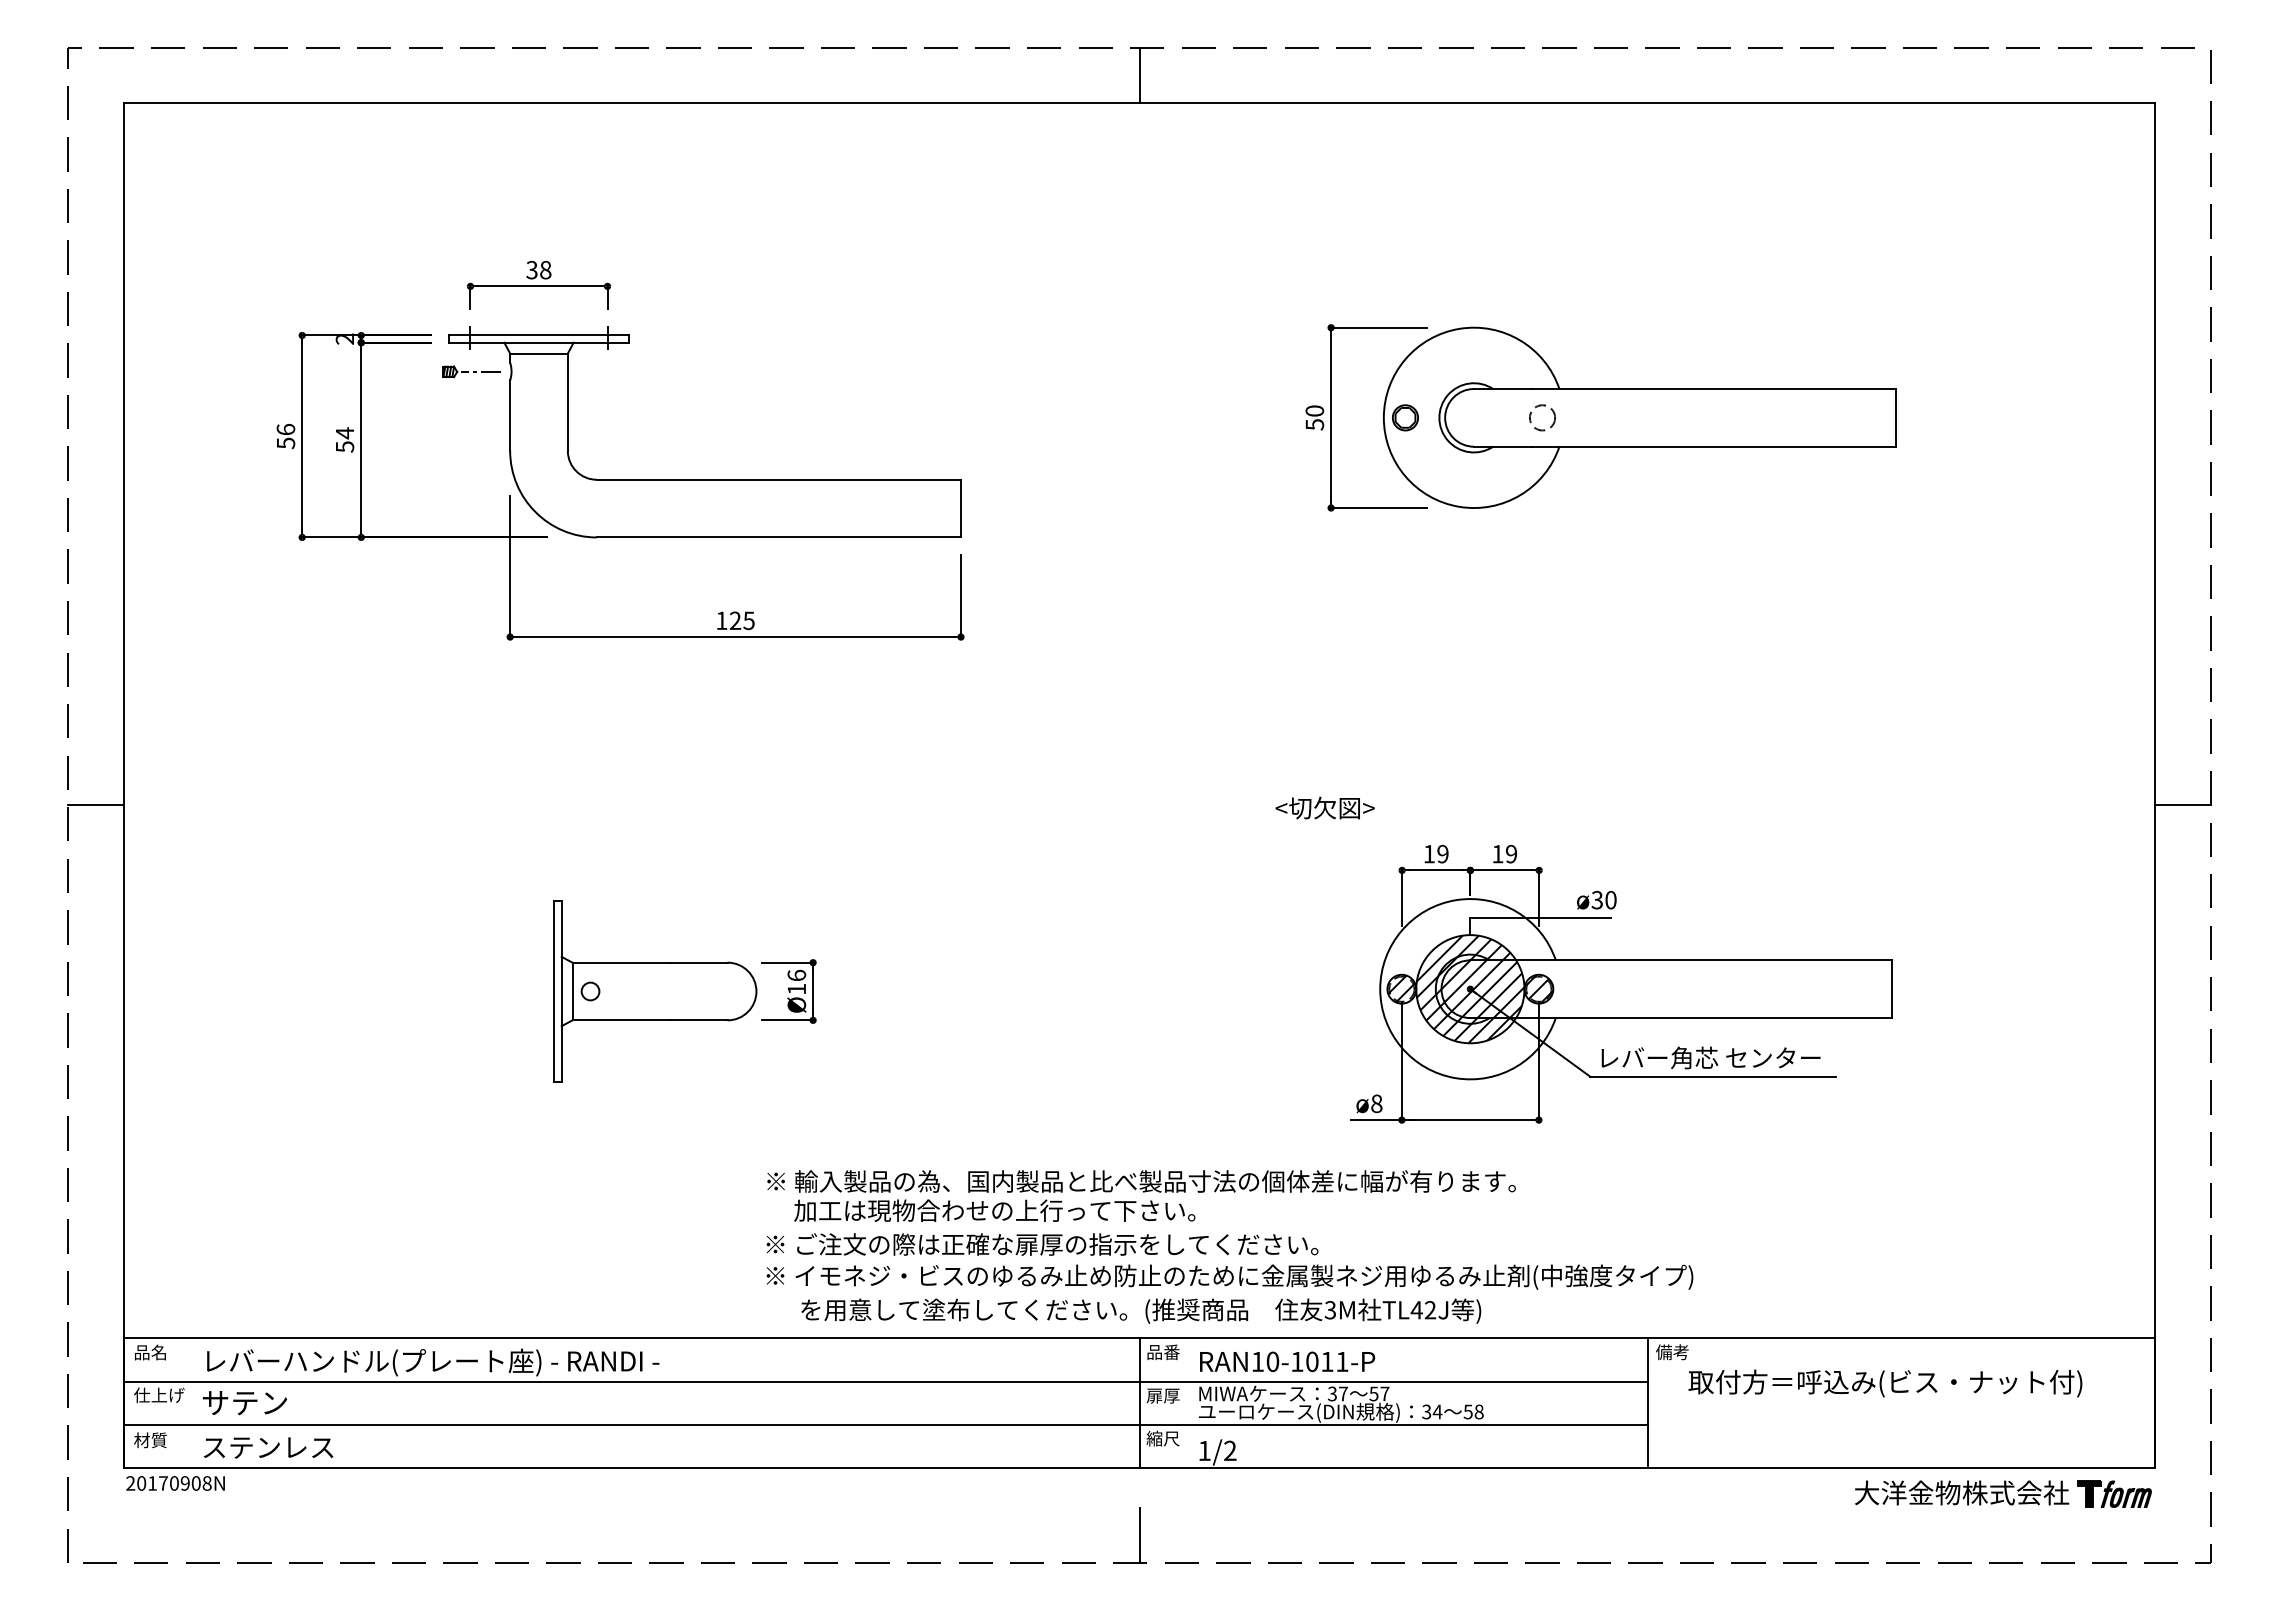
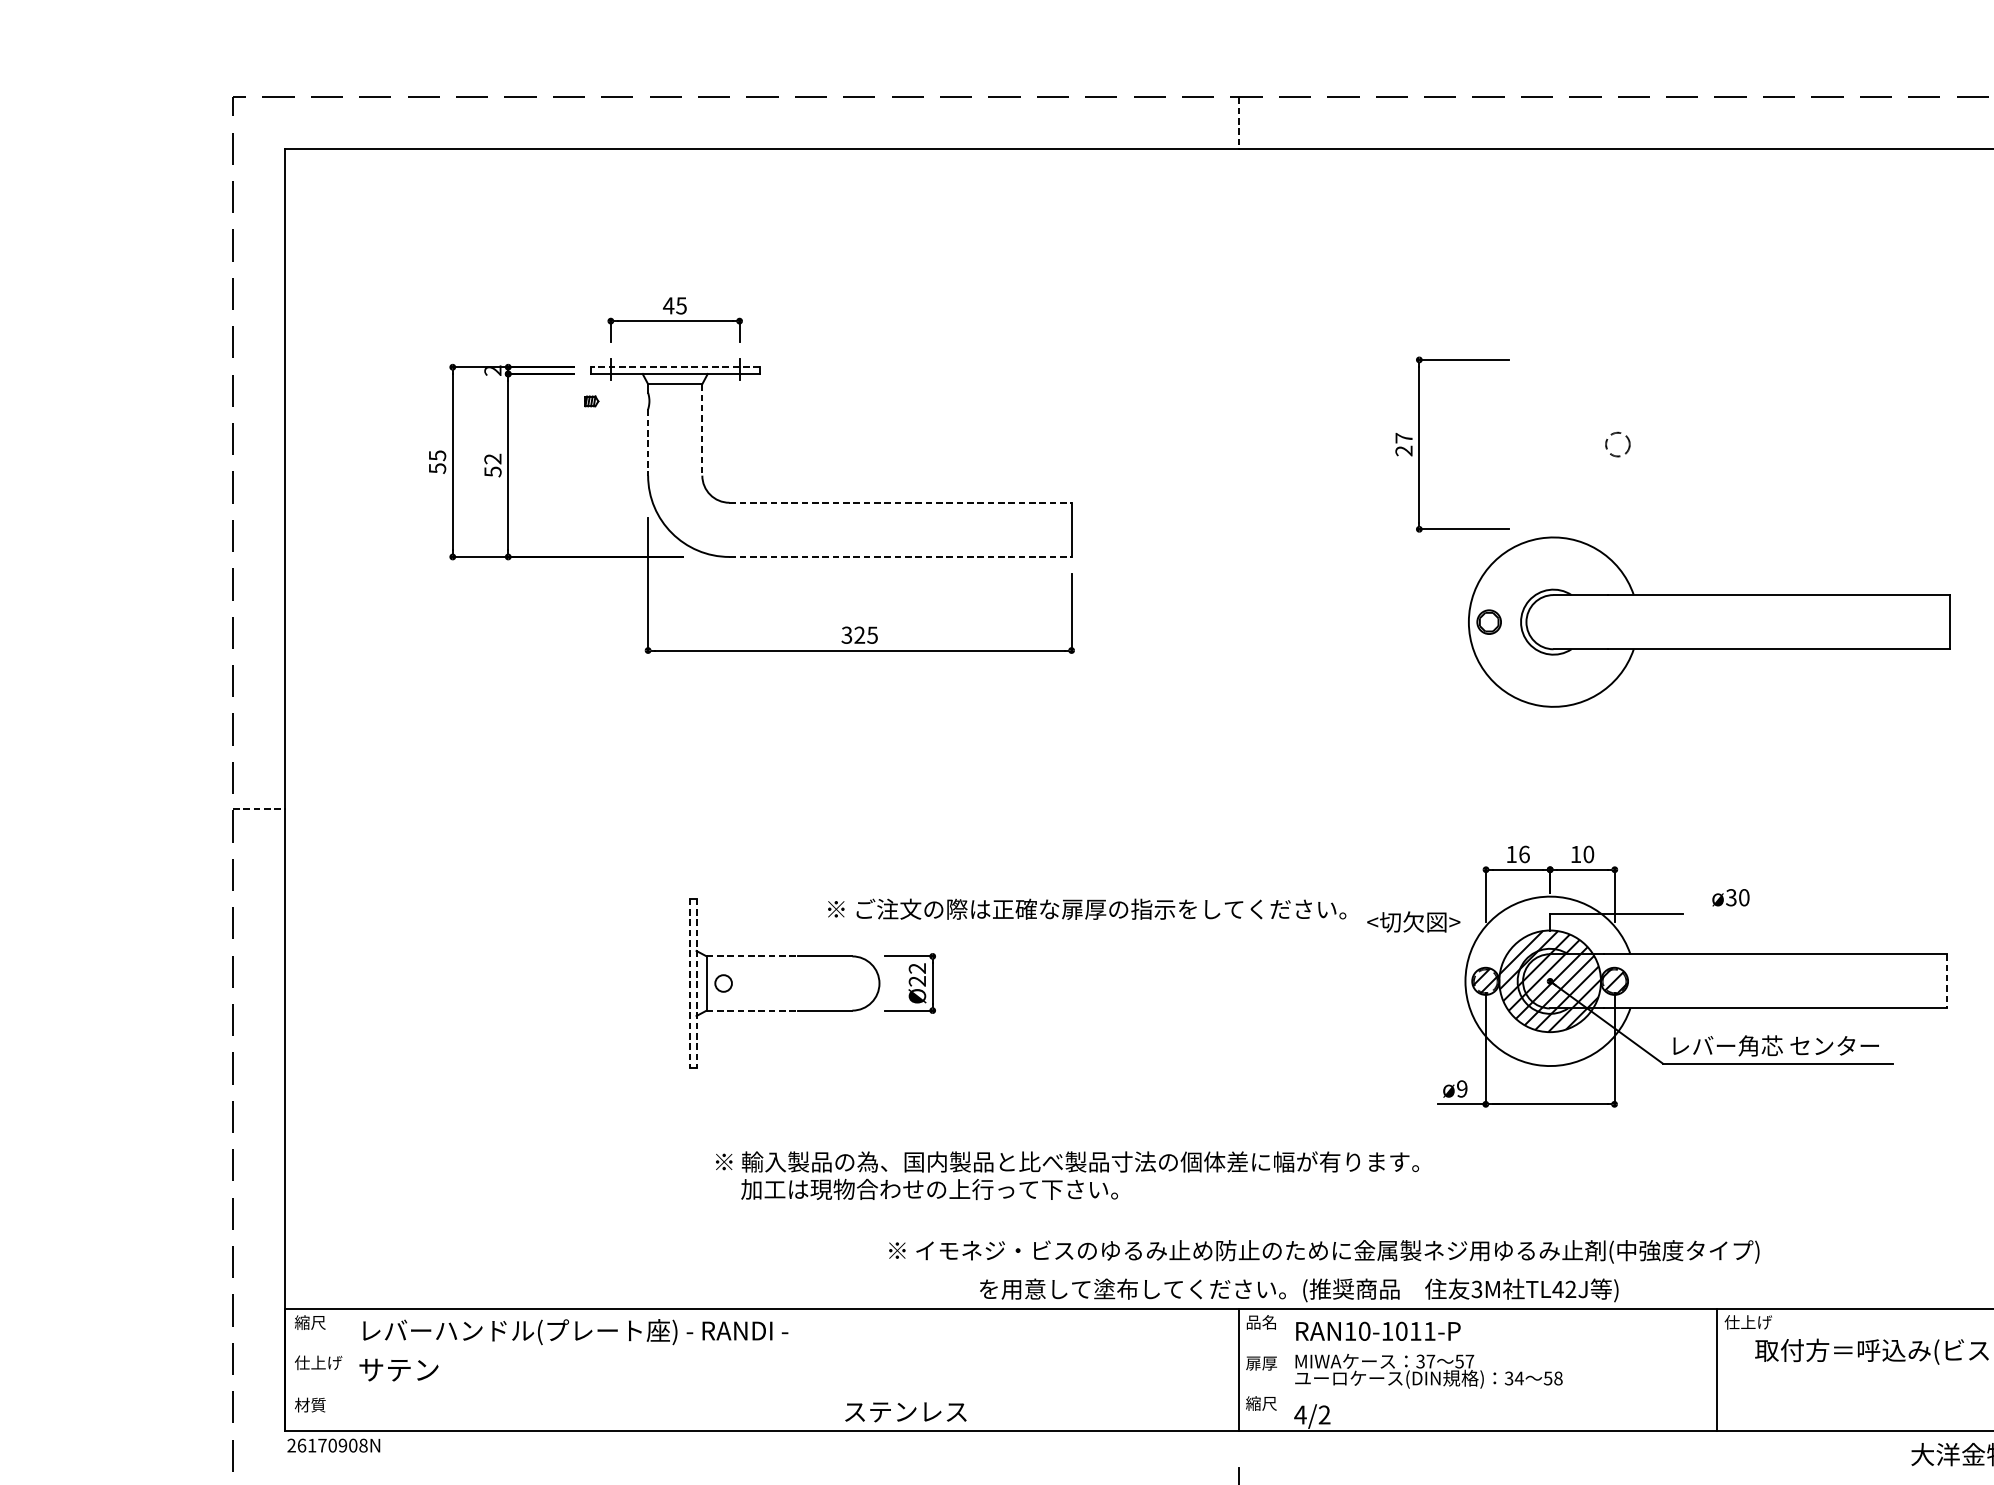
line: (1139, 75) -> (1239, 123), solid -> dashed
text: (538, 269) -> (674, 305), 38 -> 45
line: (538, 335) -> (674, 367), solid -> dashed
line: (481, 372) -> (621, 402), removed
line: (567, 402) -> (701, 430), solid -> dashed
line: (510, 416) -> (648, 443), solid -> dashed
text: (1314, 417) -> (1403, 444), 50 -> 27
part: (1639, 417) -> (1709, 621), moved
text: (285, 429) -> (437, 455), 56 -> 55
text: (344, 433) -> (492, 459), 54 -> 52
line: (779, 479) -> (901, 502), solid -> dashed
line: (779, 537) -> (901, 557), solid -> dashed
text: (721, 620) -> (846, 634), 125 -> 325
line: (95, 805) -> (258, 808), solid -> dashed
text: (1324, 807) -> (1413, 921), moved
text: (1442, 853) -> (1523, 853), 19 -> 16
text: (1511, 854) -> (1588, 854), 19 -> 10
text: (1596, 900) -> (1730, 898), moved
line: (621, 962) -> (752, 956), solid -> dashed
text: (796, 981) -> (917, 974), Ø16 -> Ø22
line: (1892, 989) -> (1946, 981), solid -> dashed
line: (554, 992) -> (689, 984), solid -> dashed
line: (561, 992) -> (696, 984), solid -> dashed
line: (621, 1020) -> (752, 1010), solid -> dashed
text: (1376, 1103) -> (1461, 1088), ø8 -> ø9
text: (1141, 1195) -> (1067, 1175), moved
text: (1042, 1244) -> (1087, 909), moved
text: (1141, 1310) -> (1299, 1289), moved
text: (150, 1352) -> (310, 1322), 品名 -> 縮尺
text: (1171, 1352) -> (1269, 1322), 品番 -> 品名
text: (1681, 1352) -> (1748, 1322), 備考 -> 仕上げ
line: (885, 1381) -> (1000, 1349), removed
line: (885, 1424) -> (1000, 1390), removed
text: (268, 1447) -> (905, 1411), moved
text: (1204, 1450) -> (1300, 1414), 1/2 -> 4/2
text: (141, 1483) -> (301, 1445), 20170908N -> 26170908N

